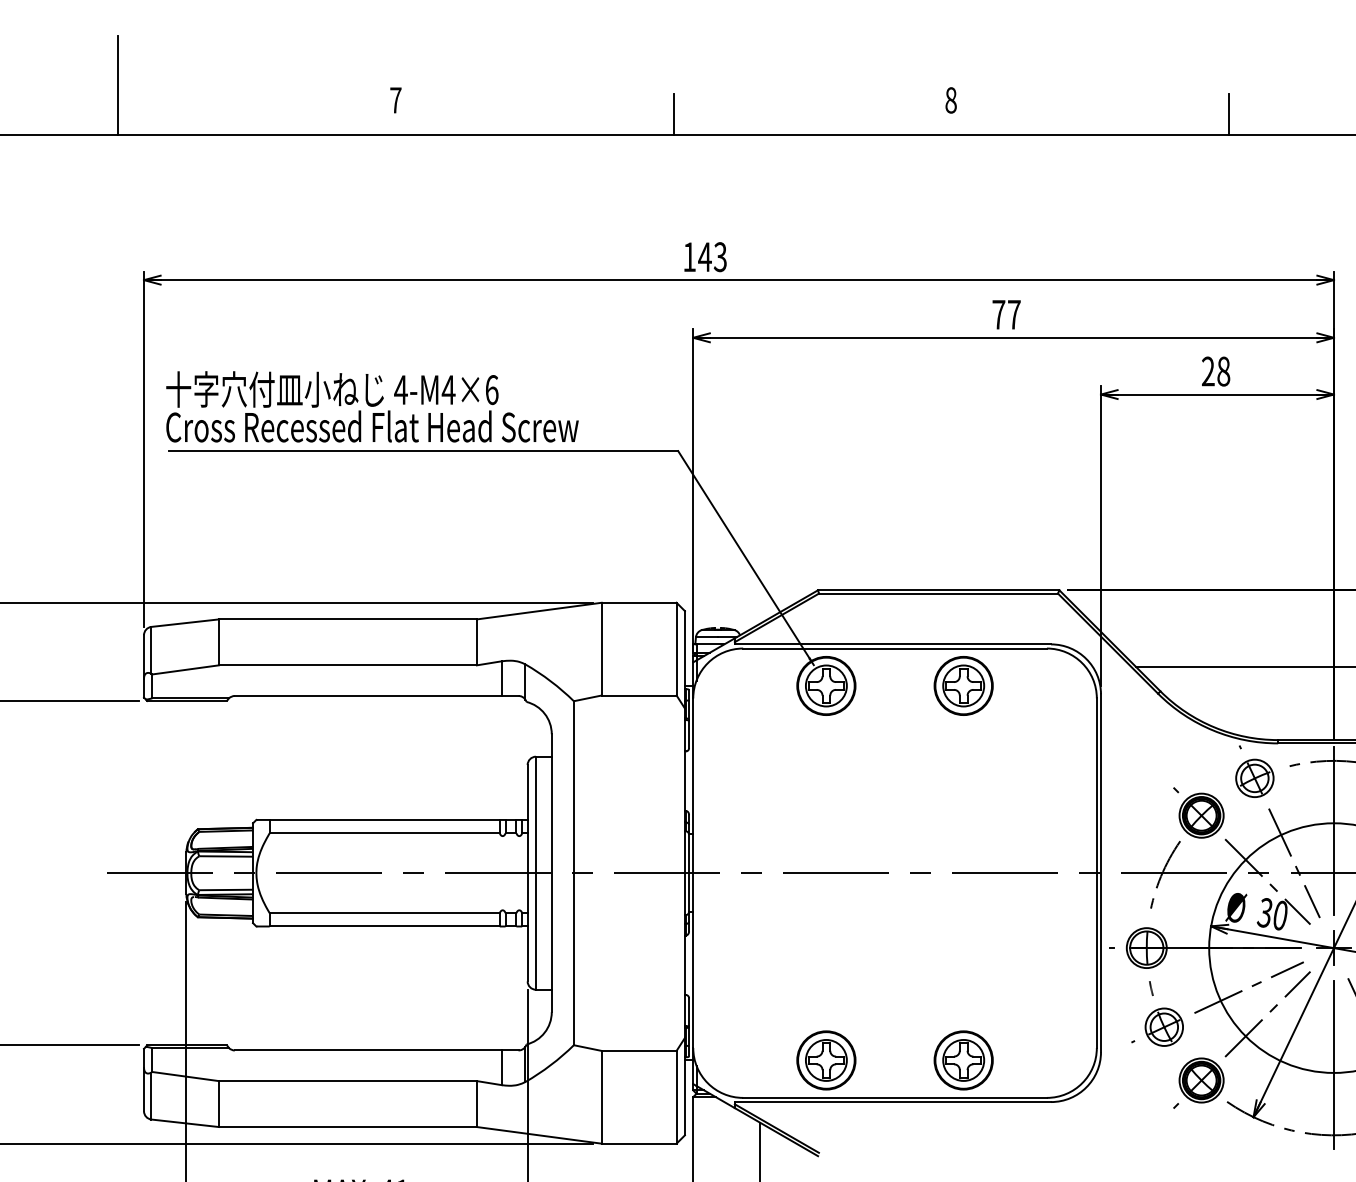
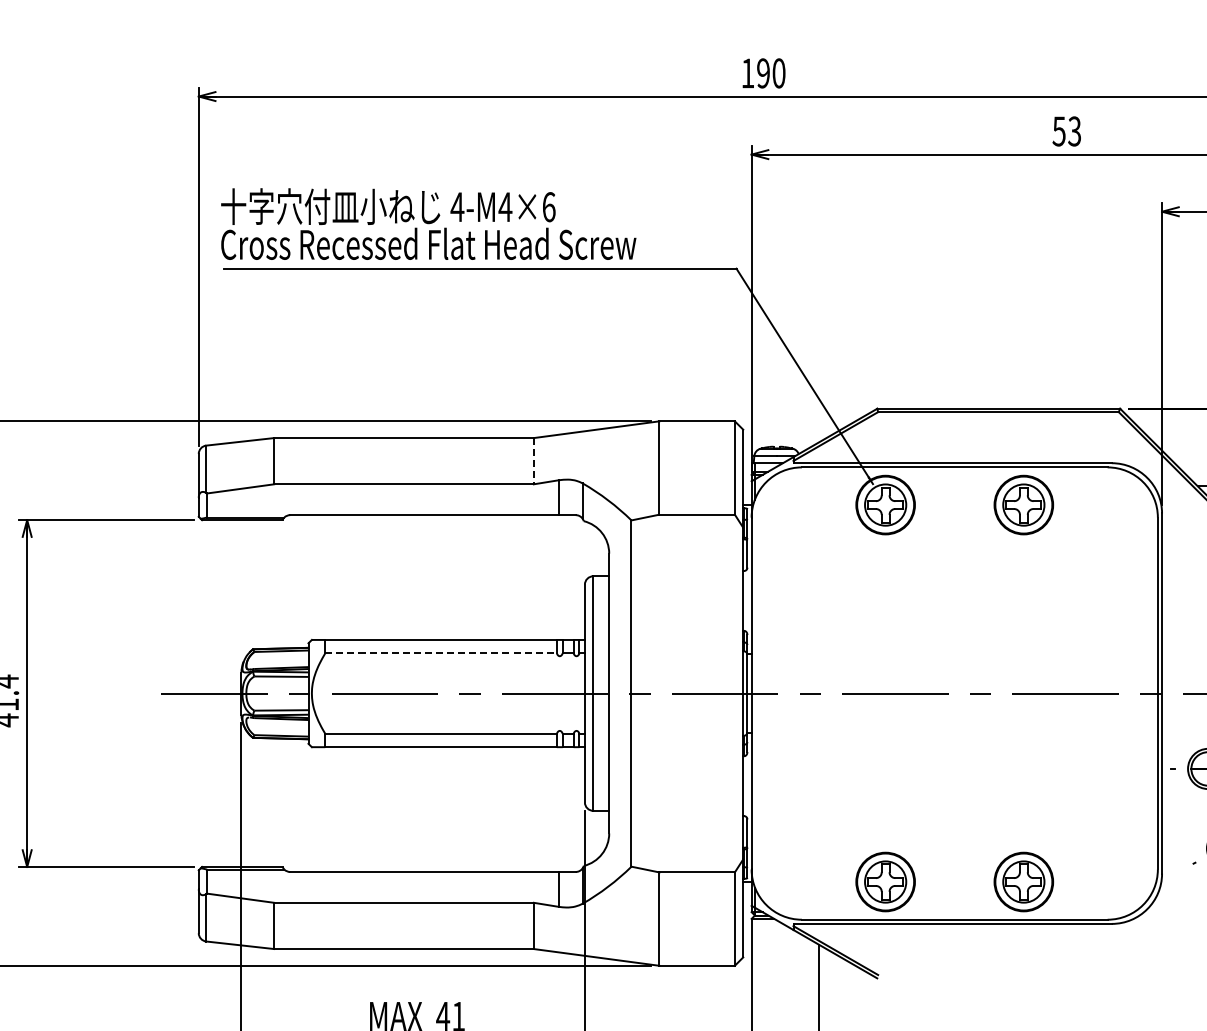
text: (712, 257) -> (770, 73), 143 -> 190
text: (1006, 314) -> (1066, 131), 77 -> 53
line: (476, 642) -> (533, 461), solid -> dashed
line: (385, 833) -> (441, 653), solid -> dashed

